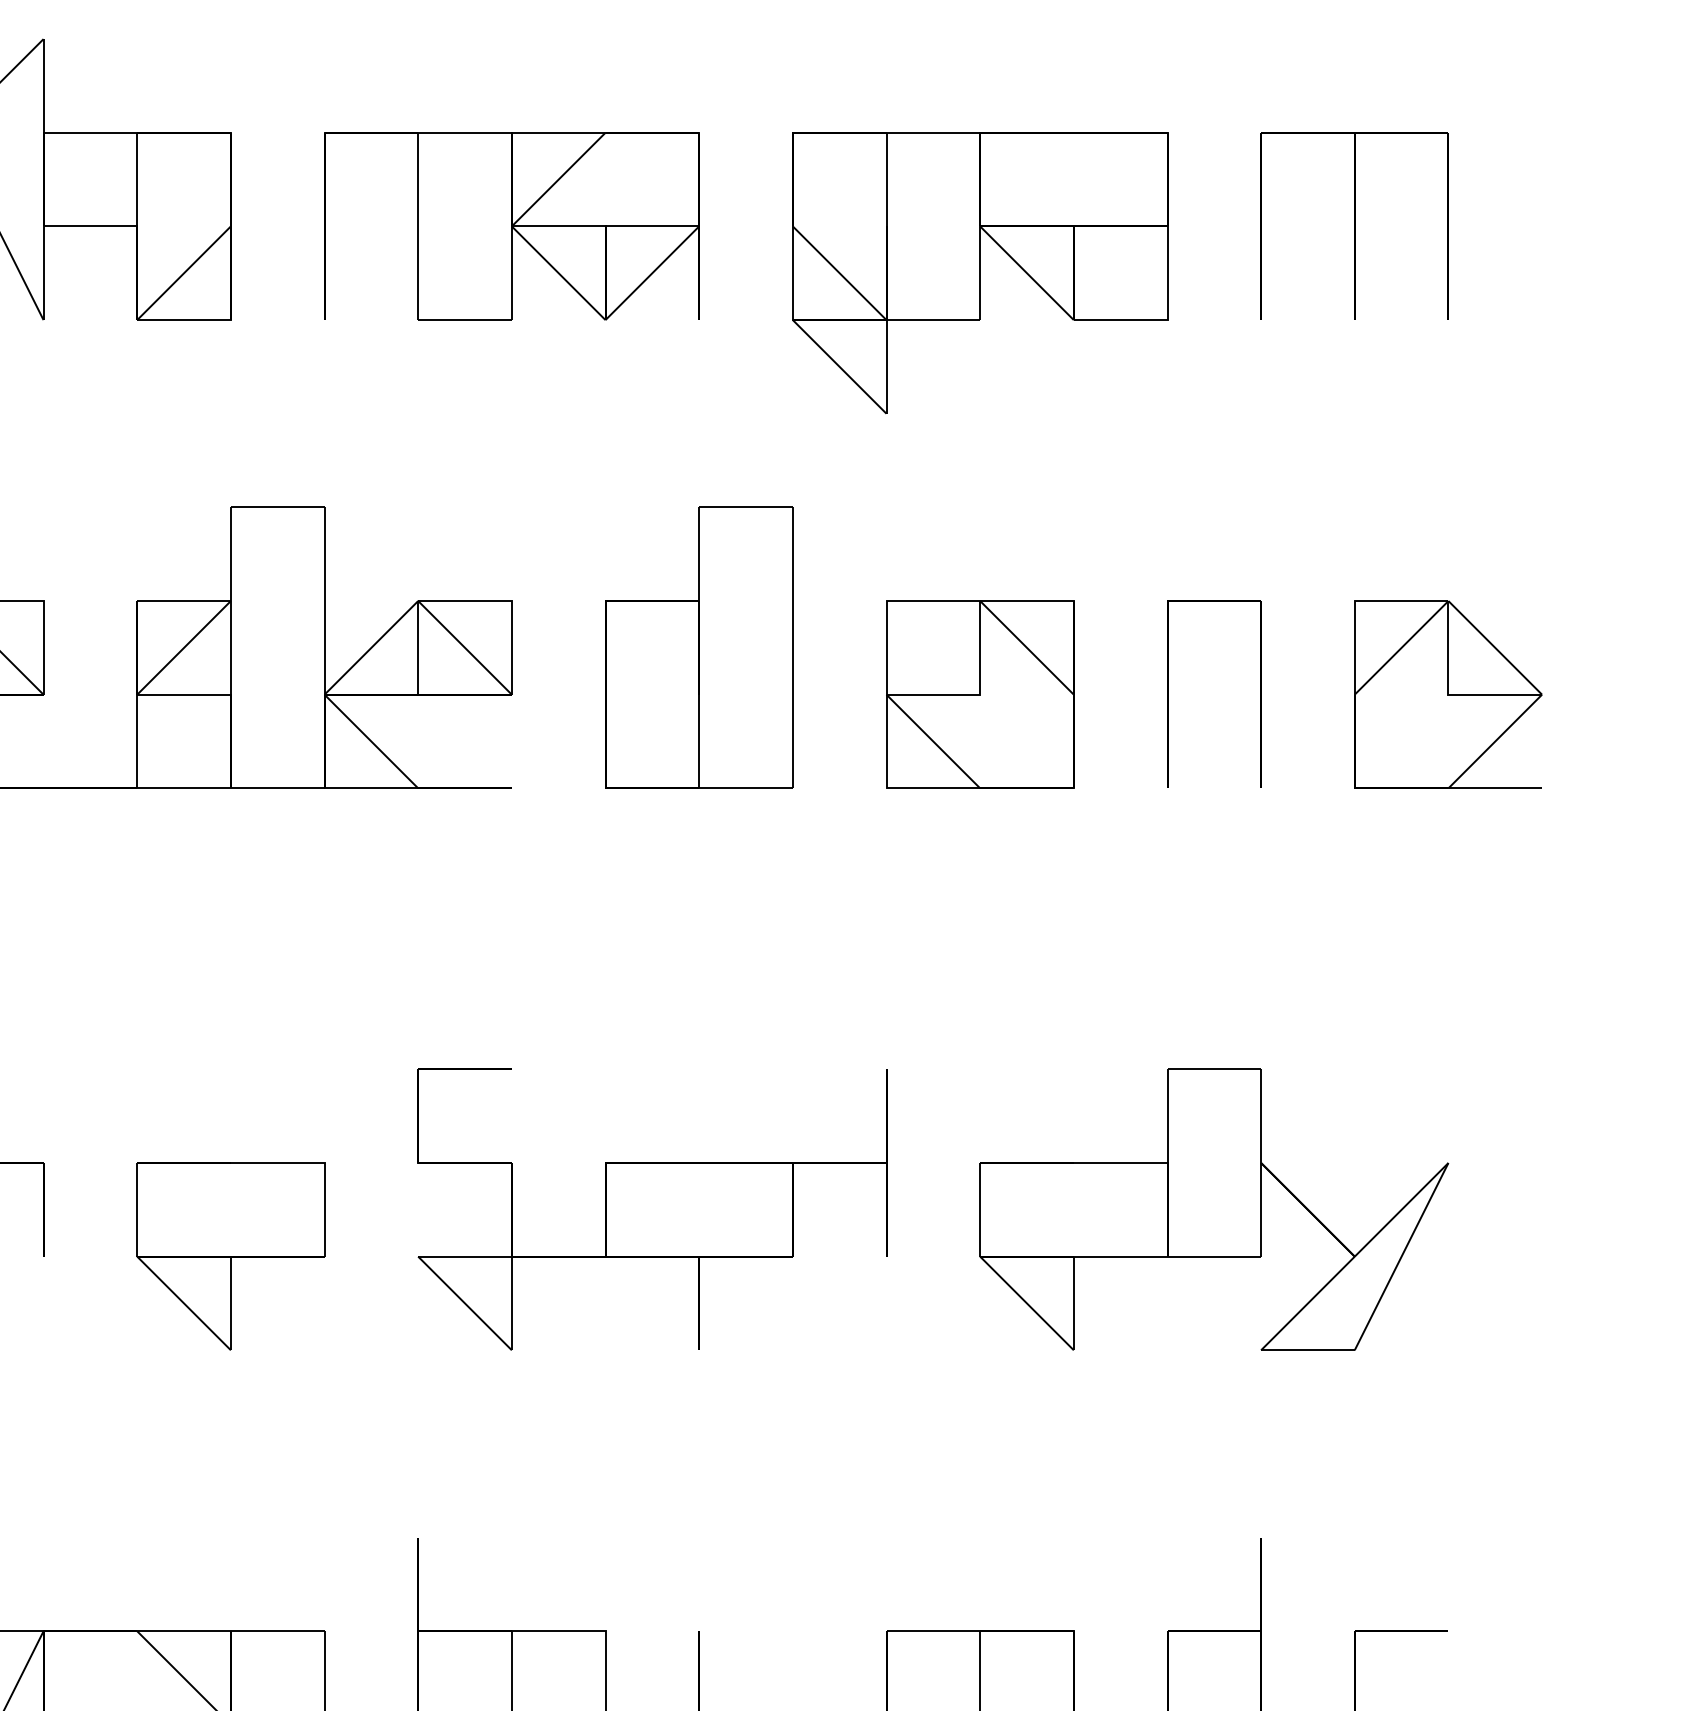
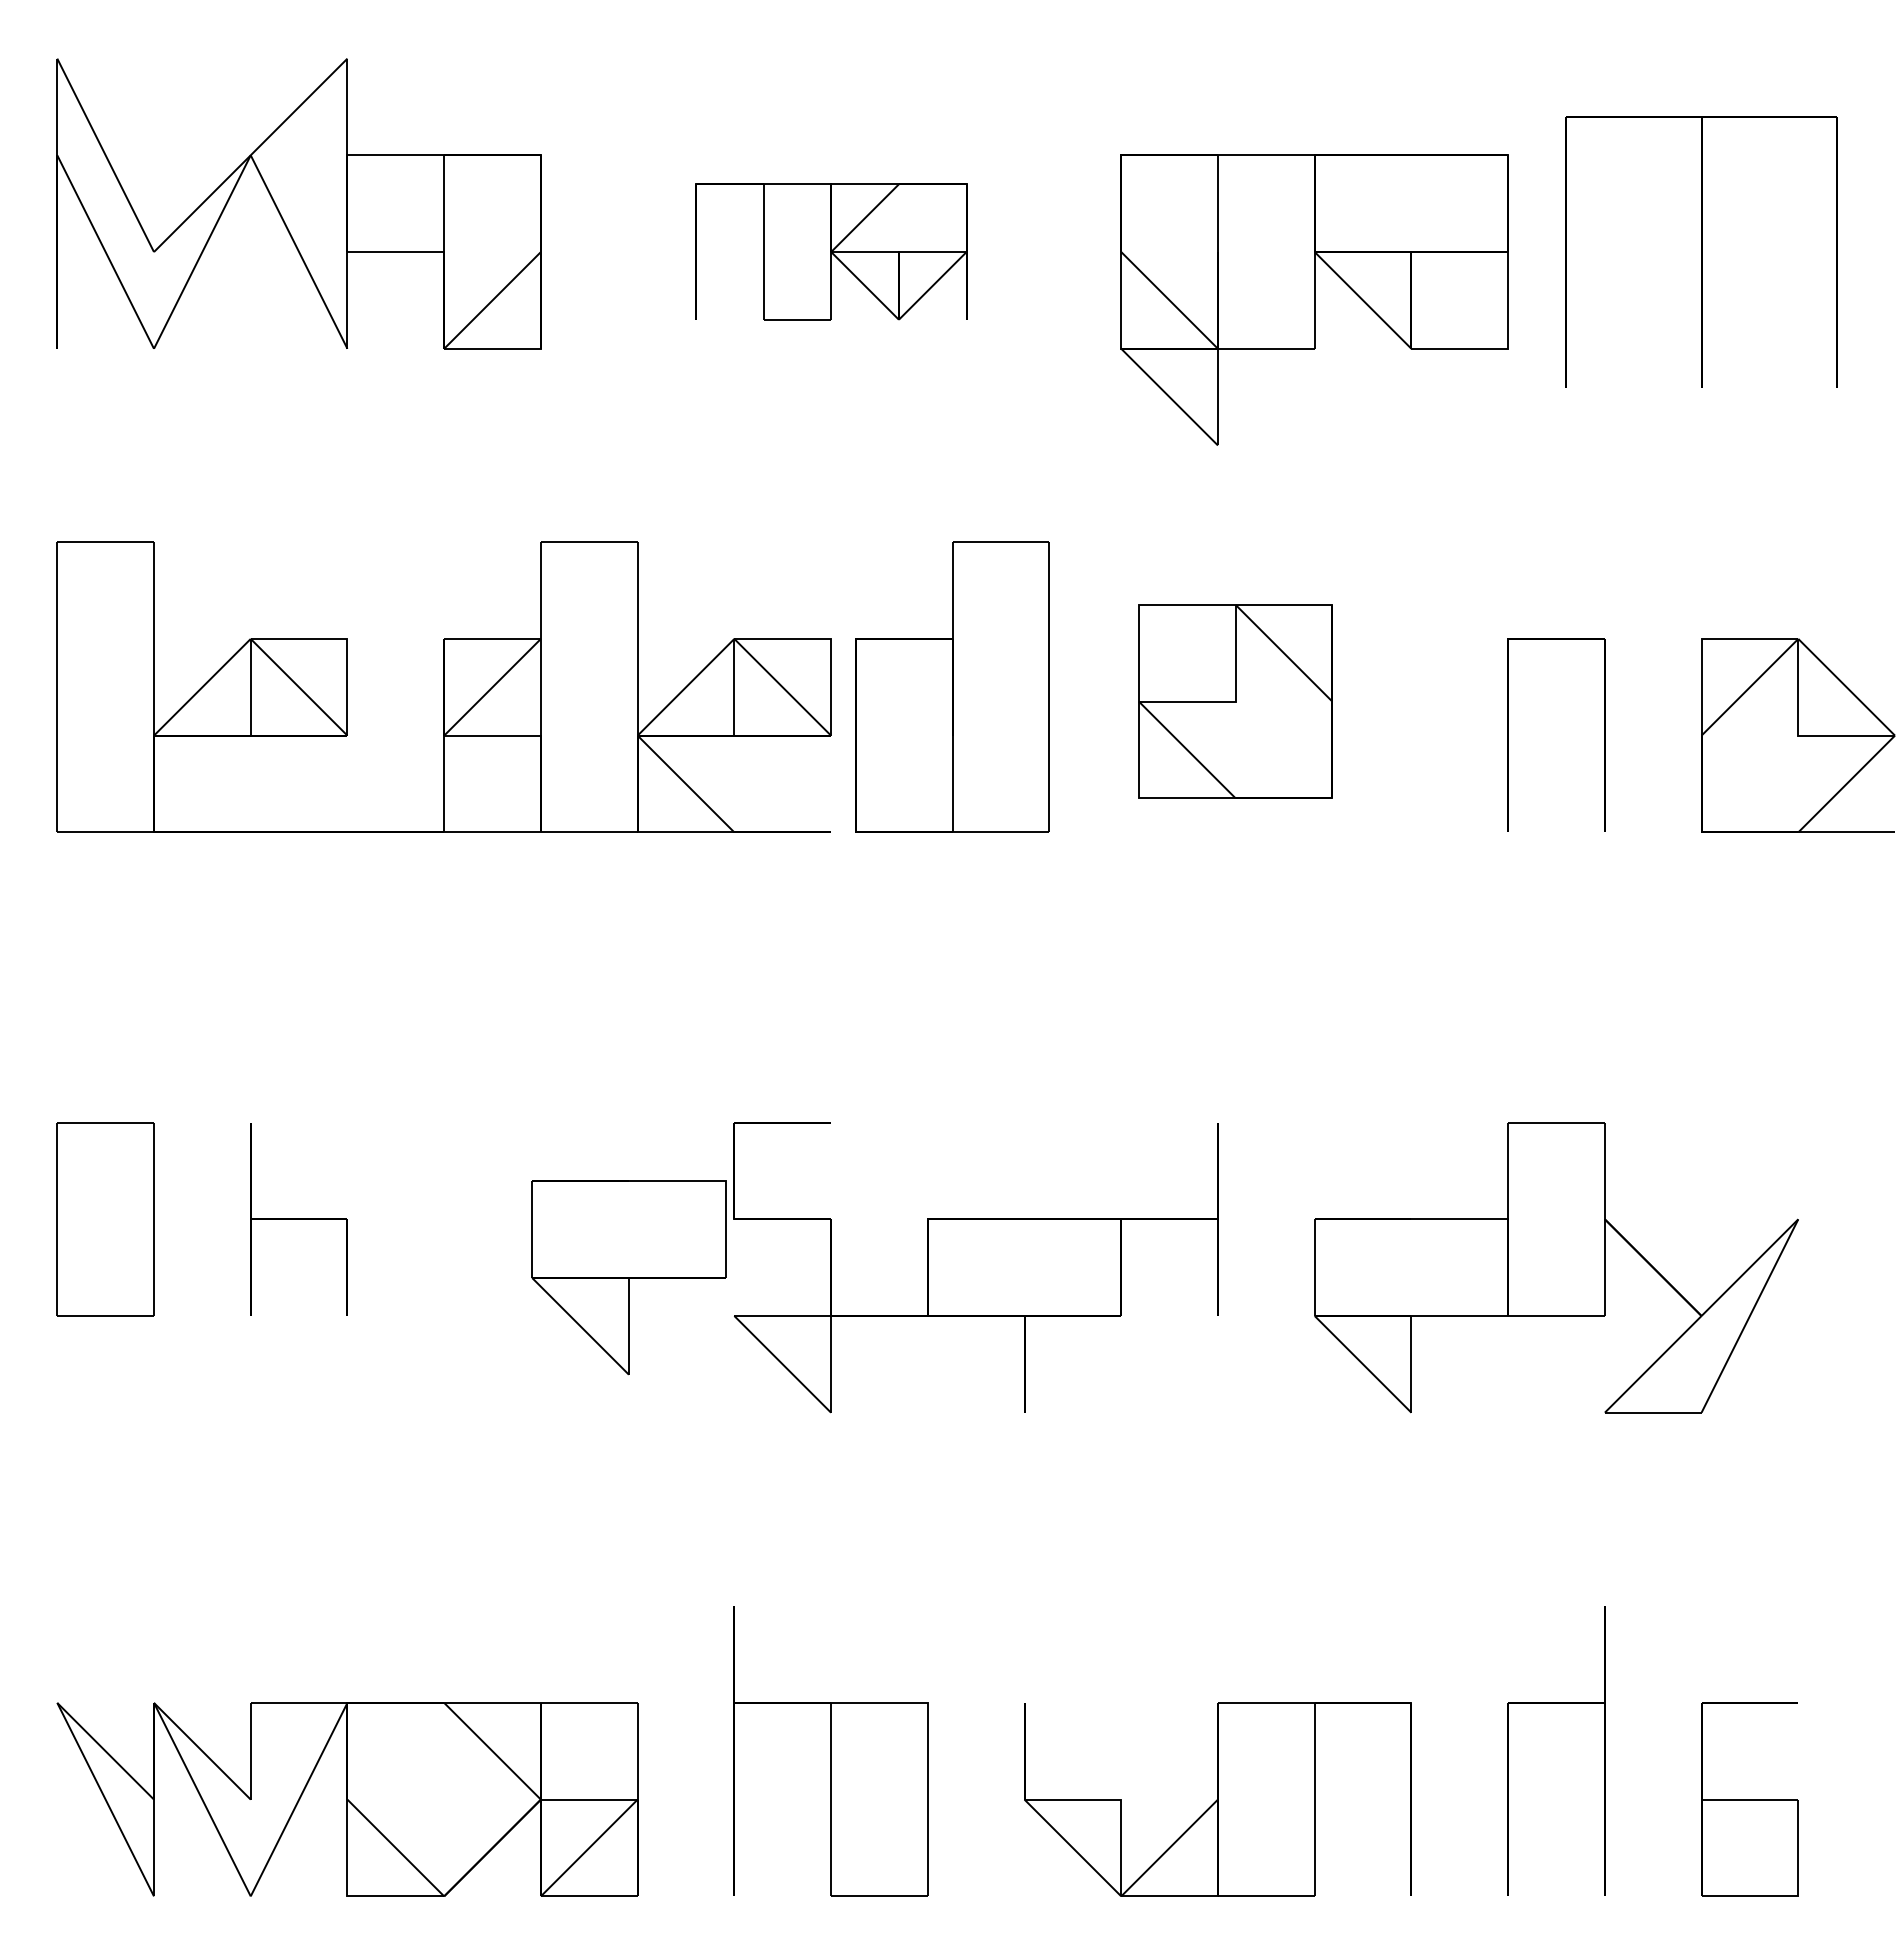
part: (512, 225) -> (831, 251), size x0.7
part: (1354, 225) -> (1701, 251), size x1.4
part: (699, 647) -> (952, 686), moved
part: (979, 694) -> (1235, 701), moved
part: (230, 1256) -> (628, 1277), moved

